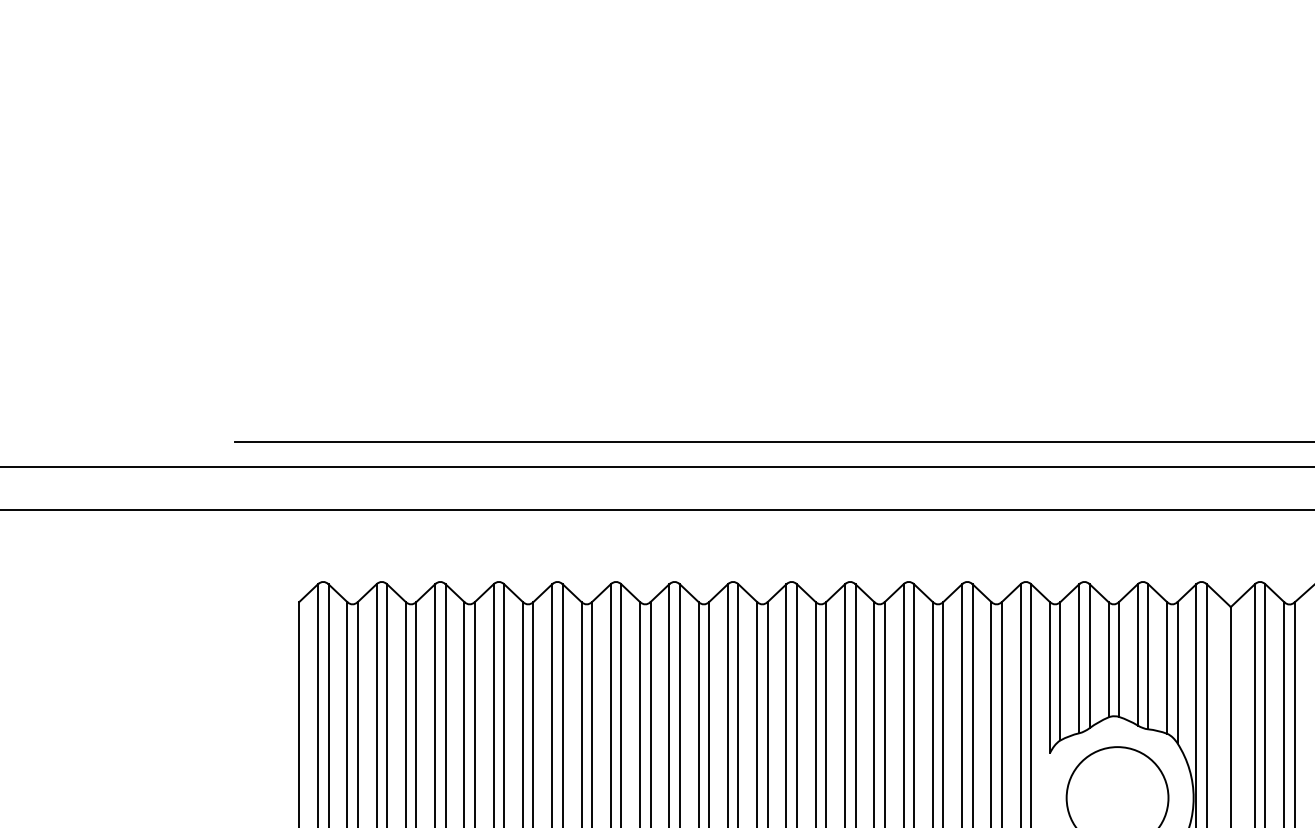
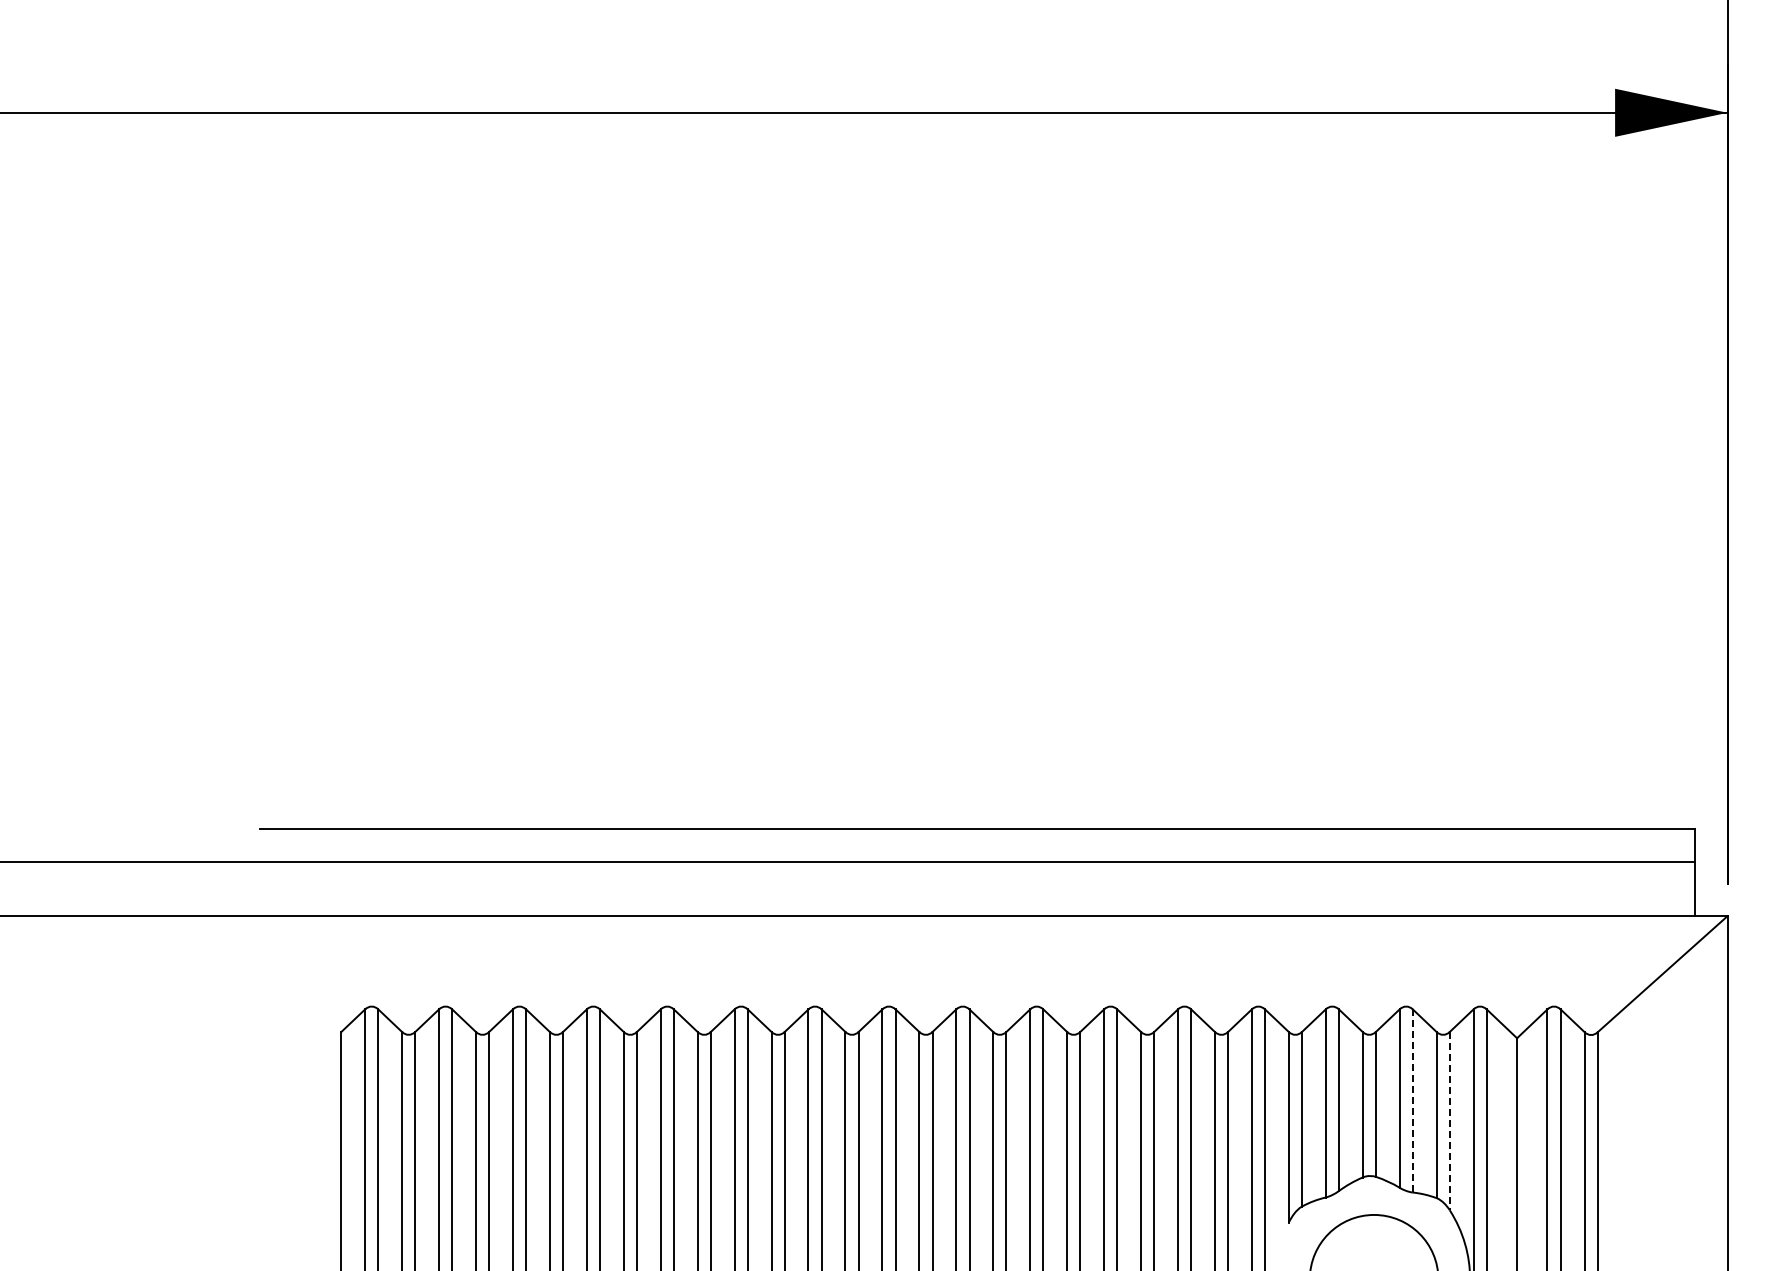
line: (1147, 656) -> (1412, 1100), solid -> dashed
line: (1177, 673) -> (1449, 1121), solid -> dashed

